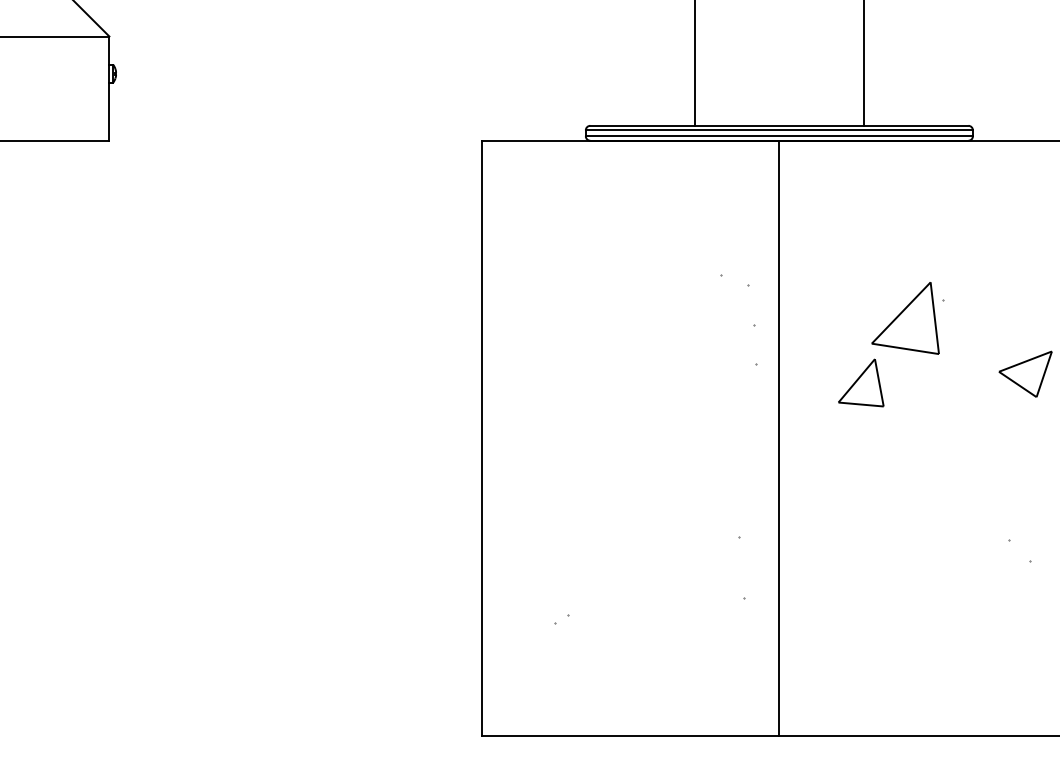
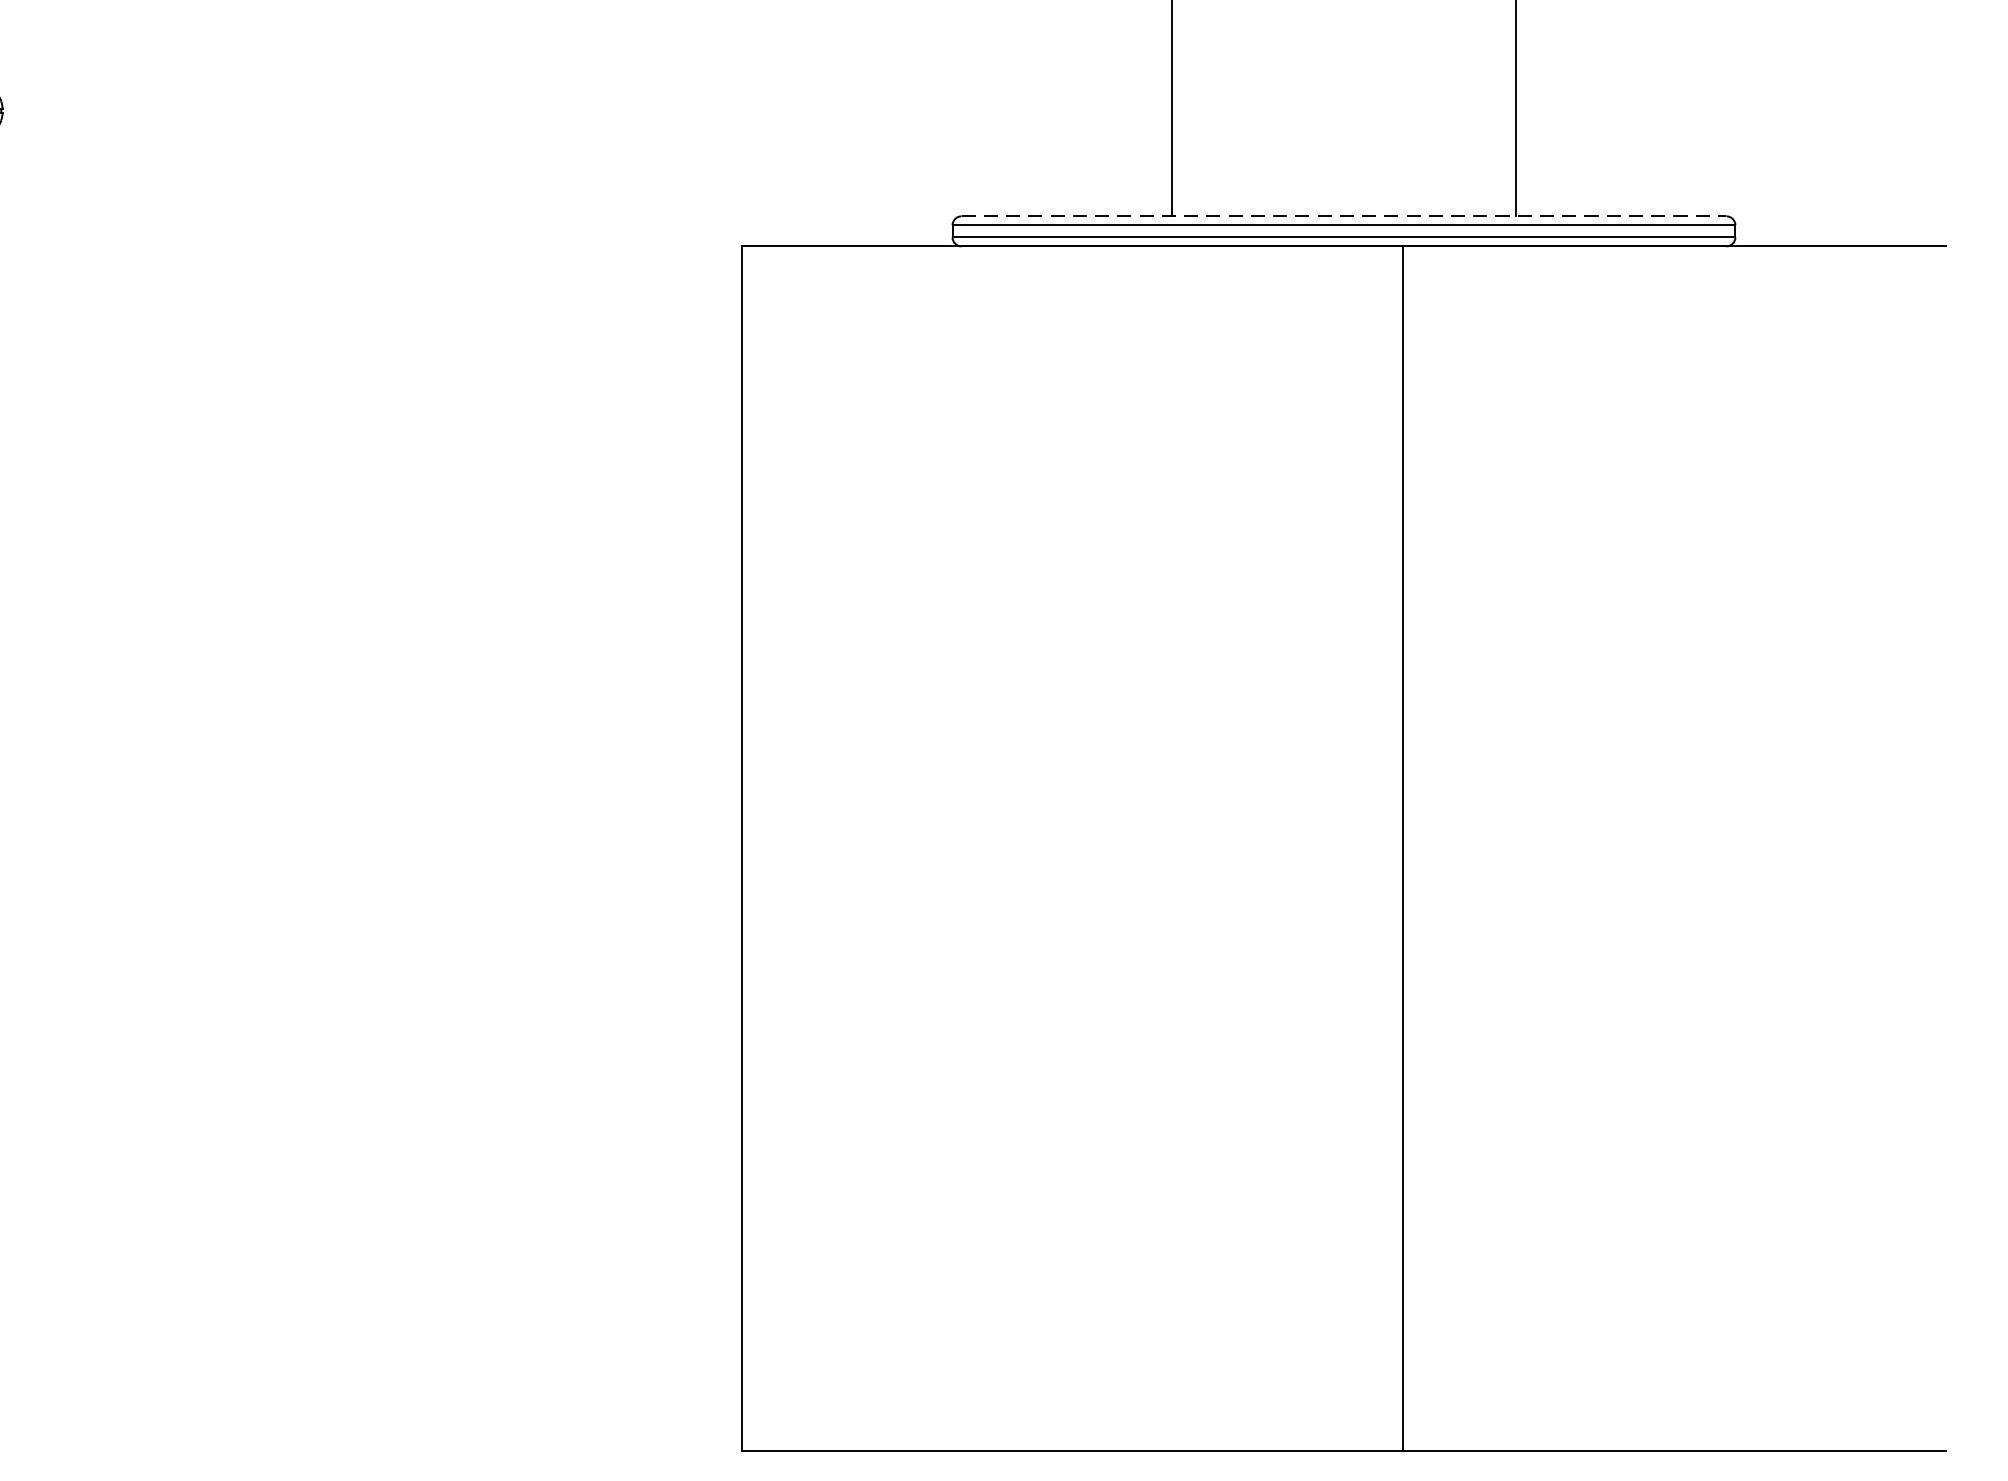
line: (779, 125) -> (1344, 215), solid -> dashed
line: (779, 438) -> (1402, 848), moved
hatch: (802, 449) -> (1390, 870), removed

